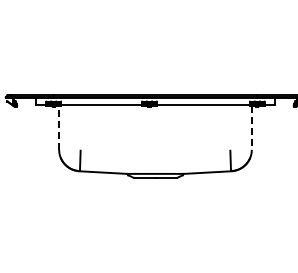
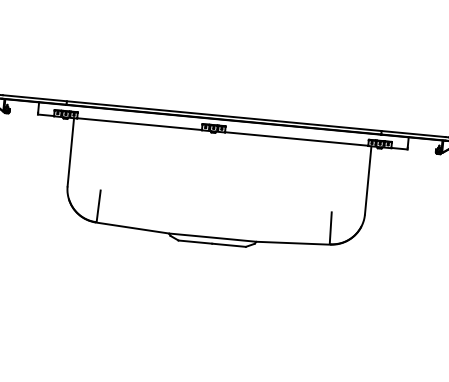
line: (59, 127) -> (71, 152), dashed -> solid
line: (251, 128) -> (367, 181), dashed -> solid

